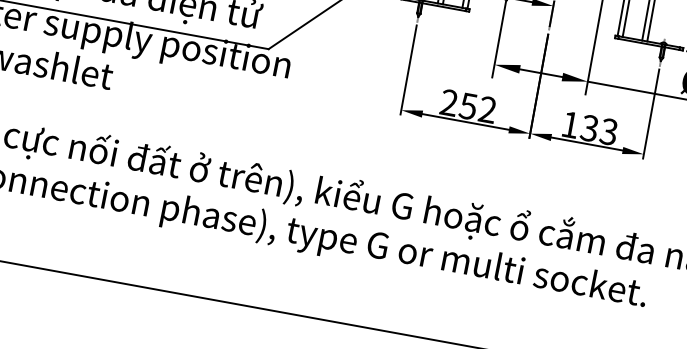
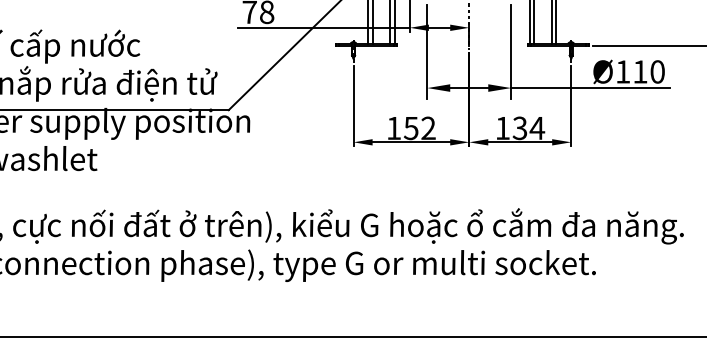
text: (448, 101) -> (393, 127), 252 -> 152
text: (609, 132) -> (537, 128), 133 -> 134

